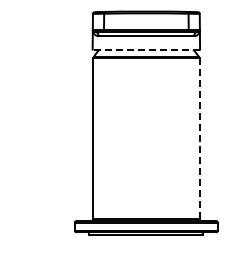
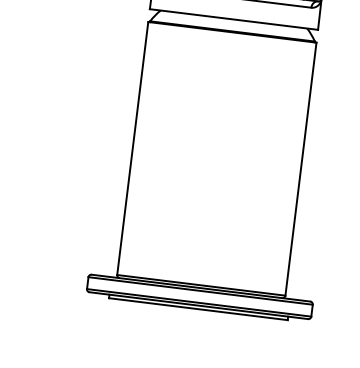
line: (146, 49) -> (234, 19), dashed -> solid
line: (200, 138) -> (301, 169), dashed -> solid

